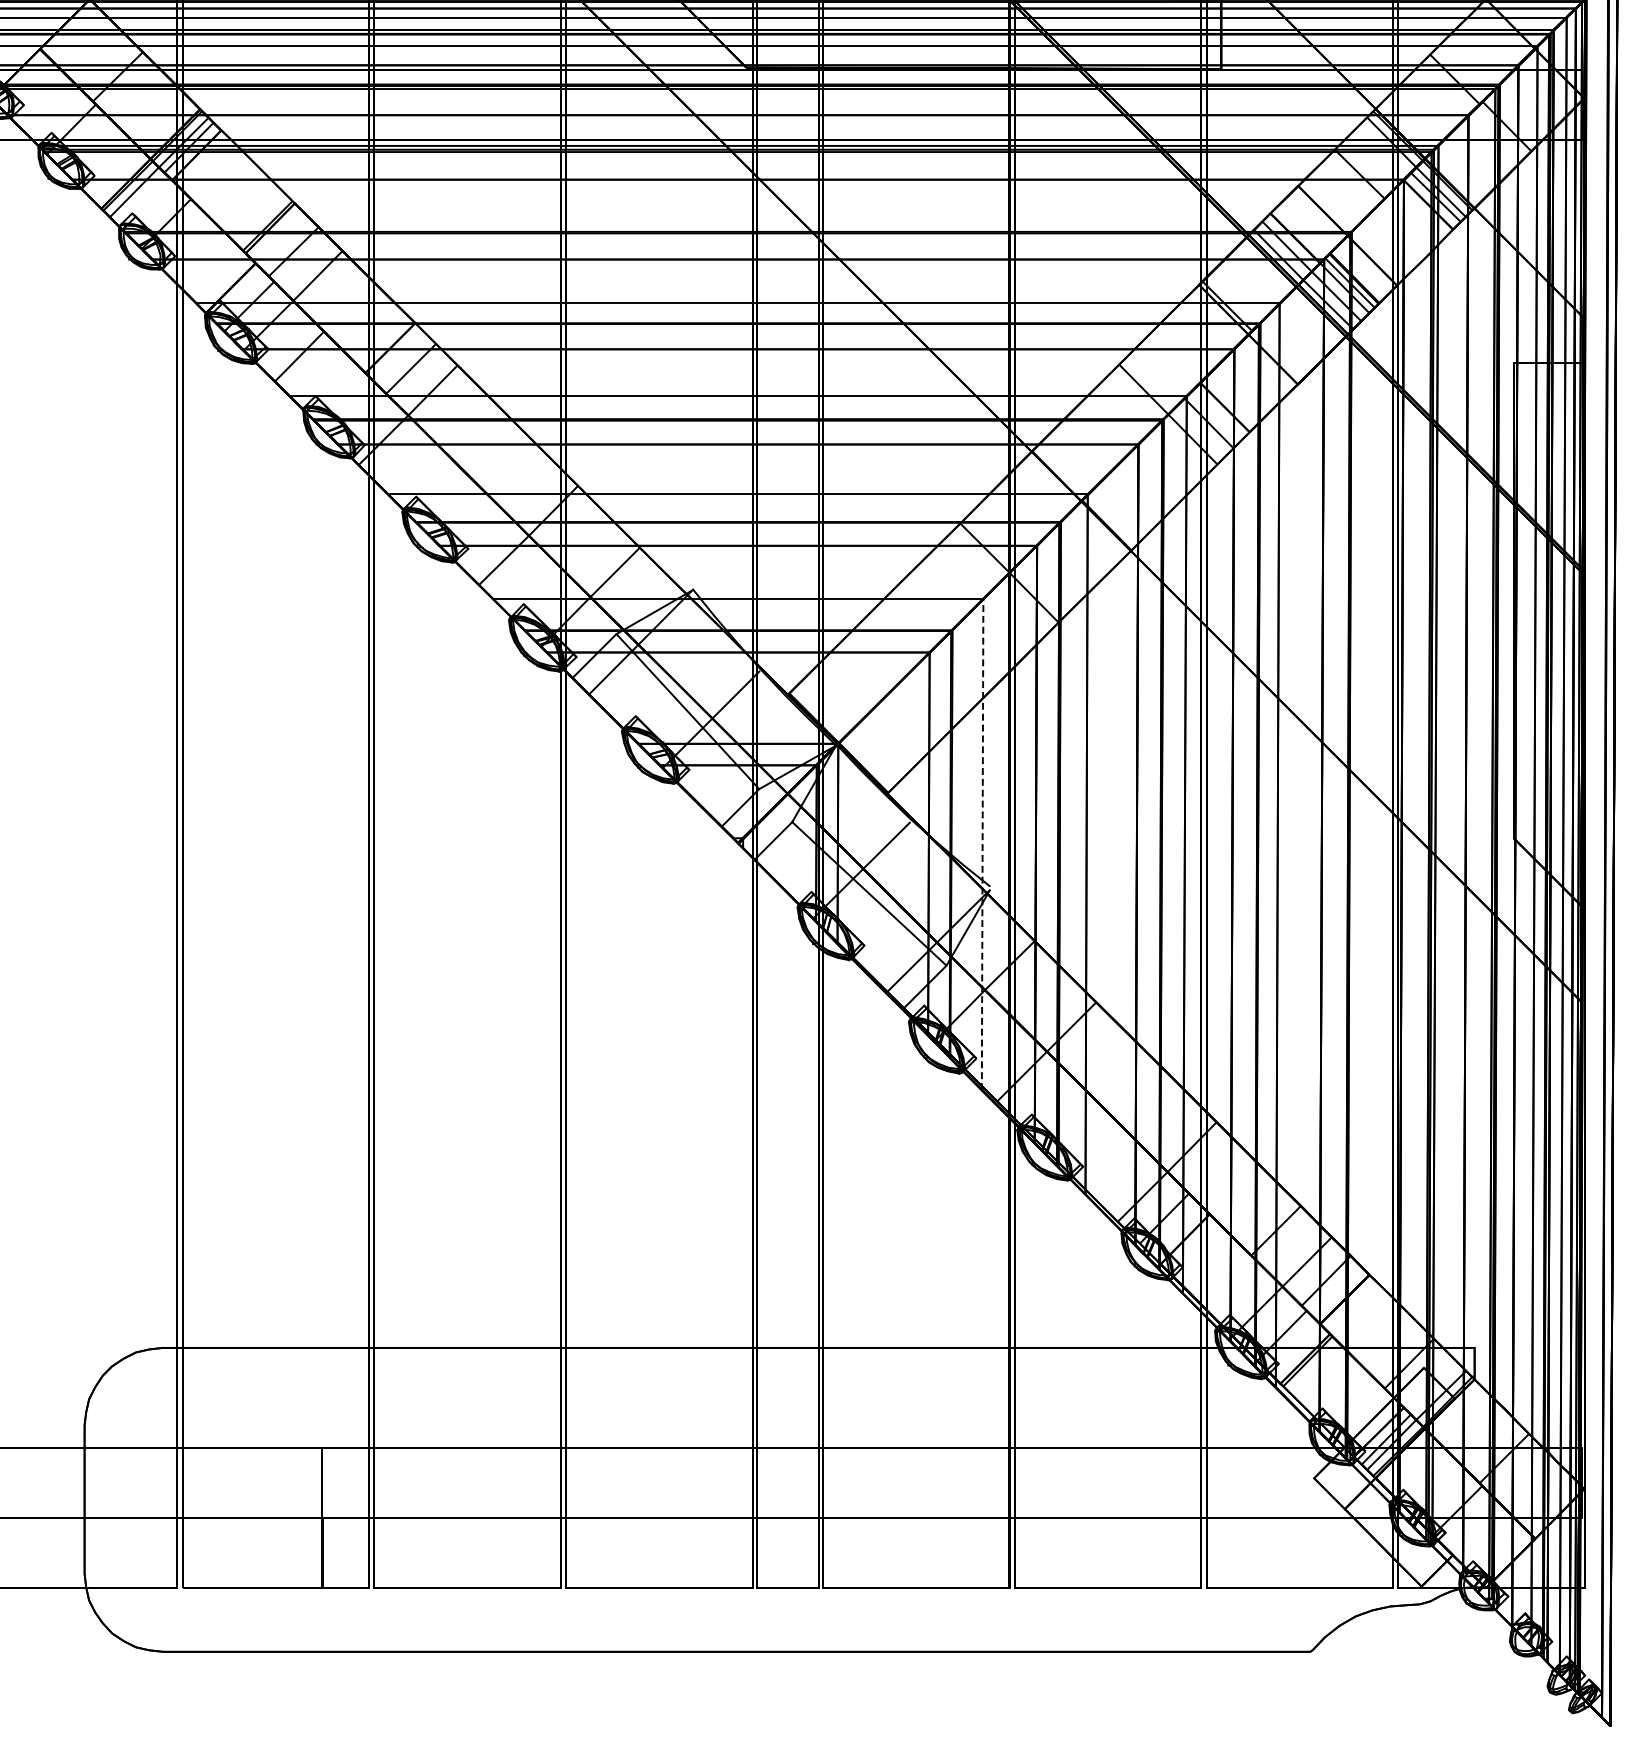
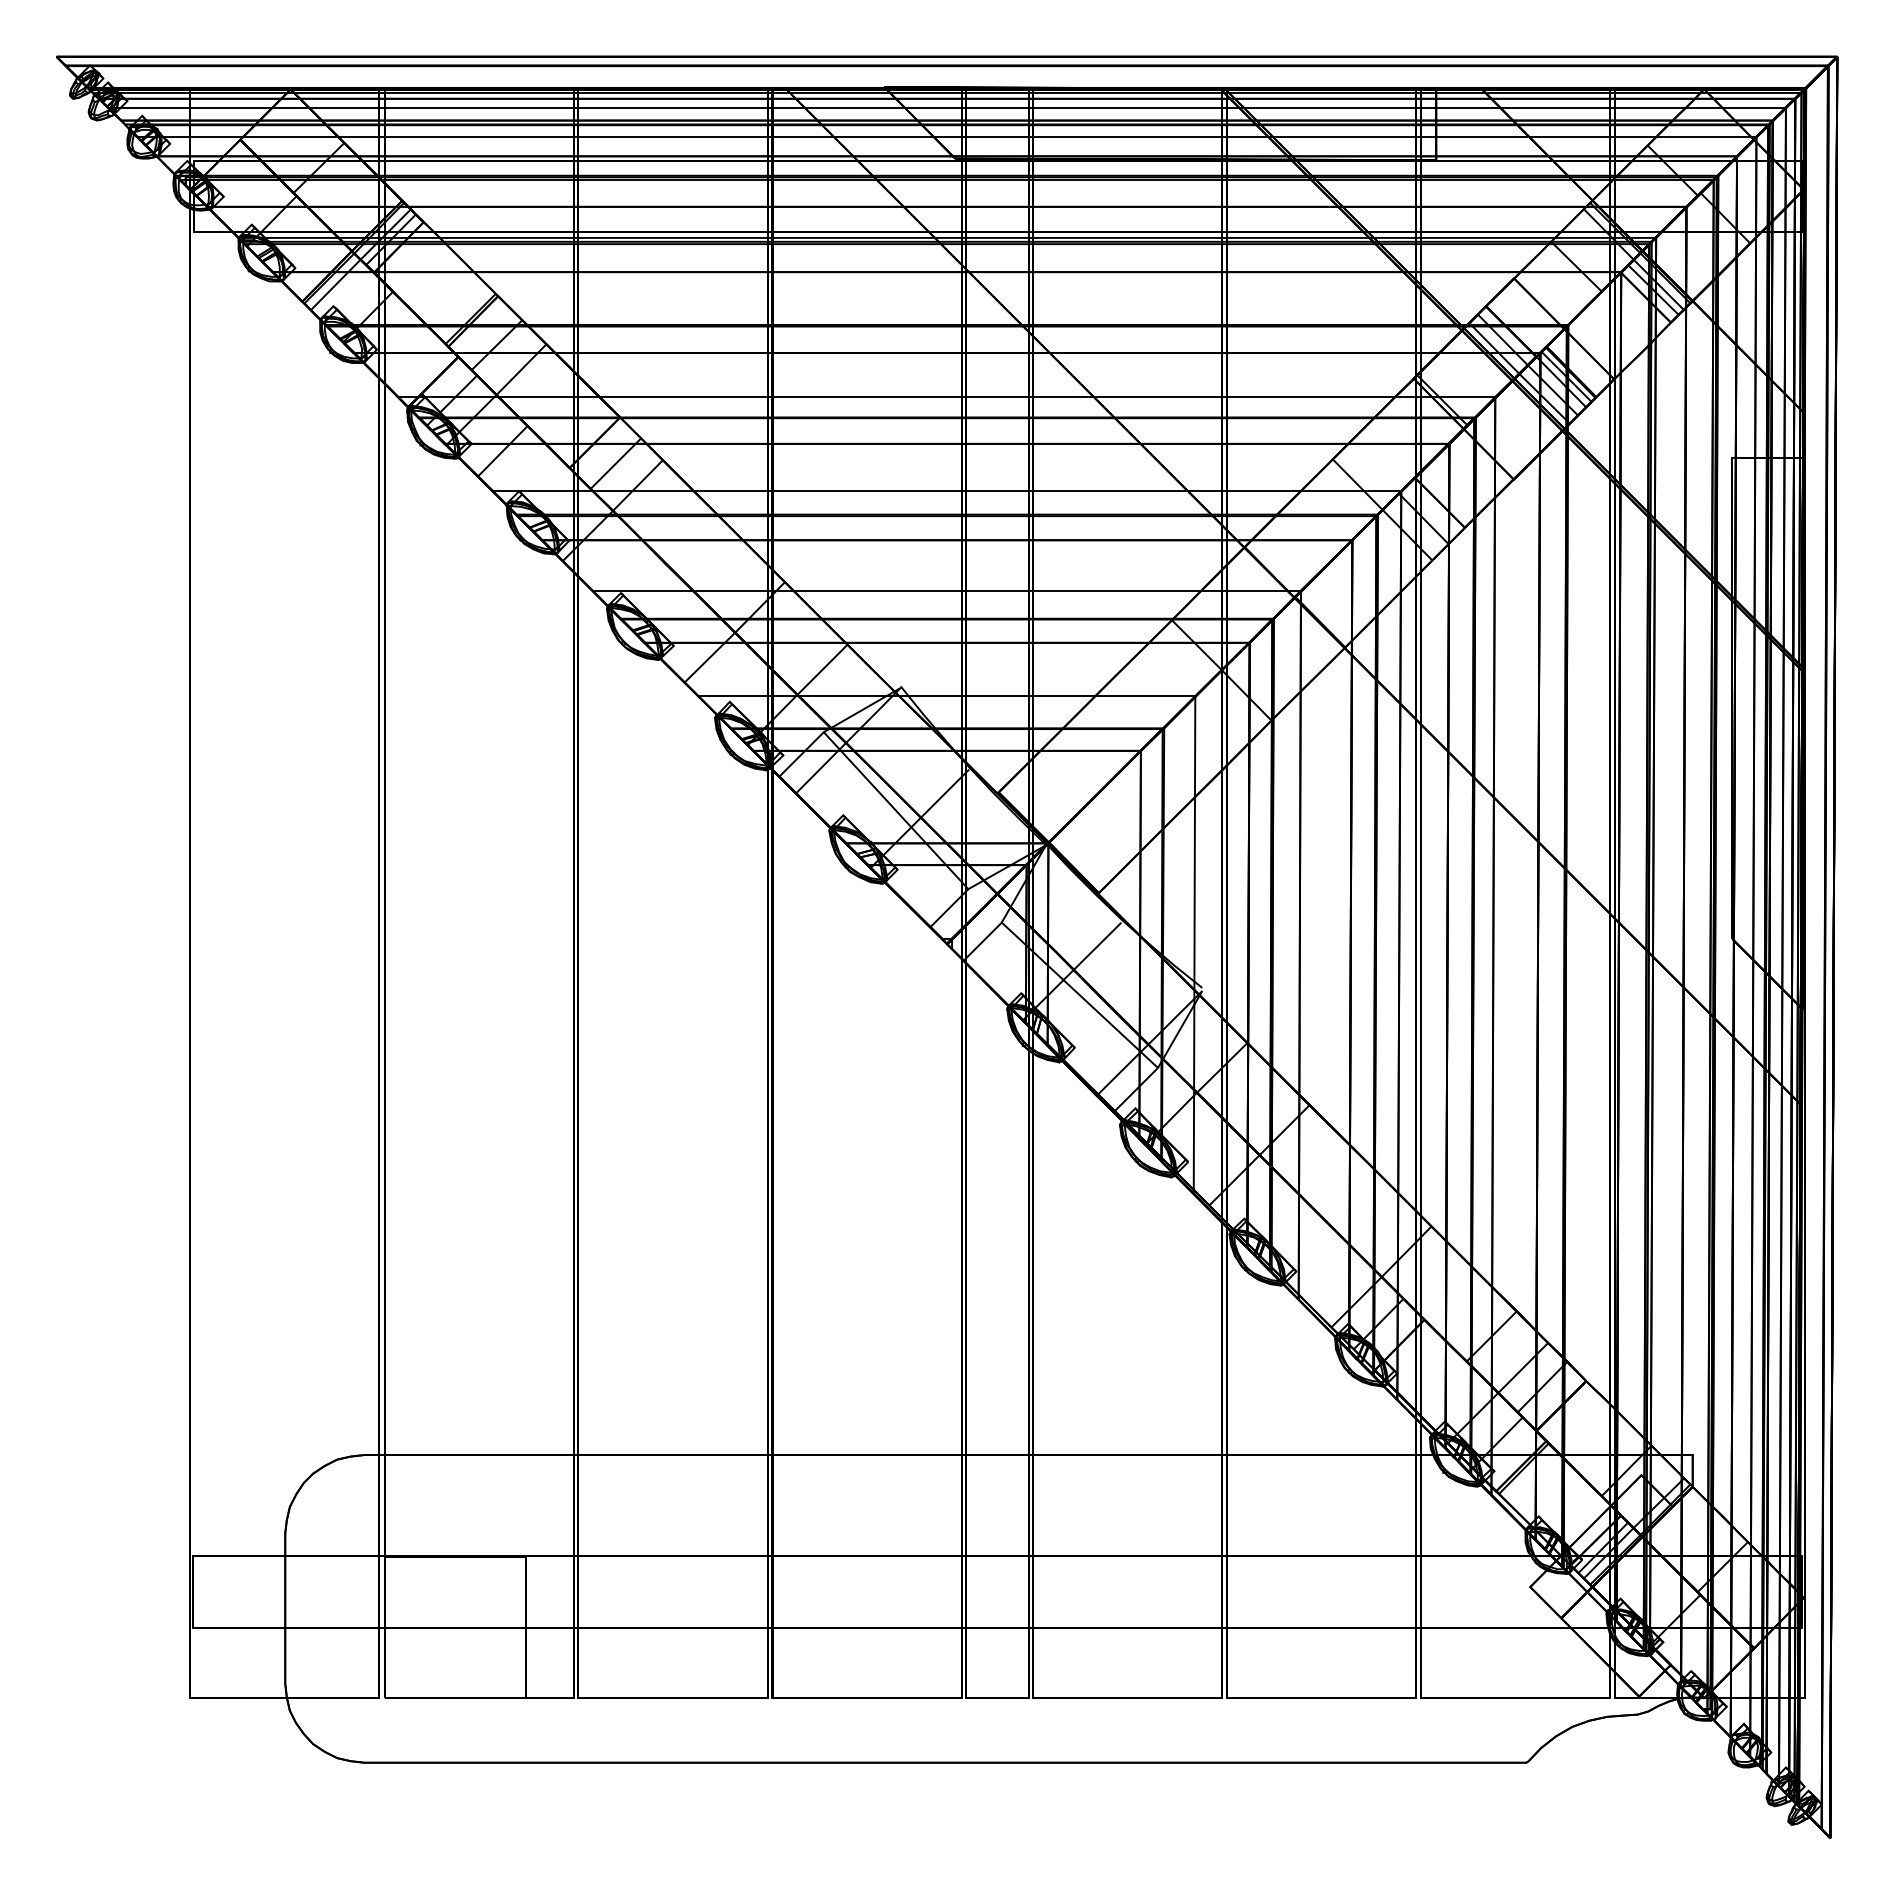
line: (982, 844) -> (1194, 945), dashed -> solid

